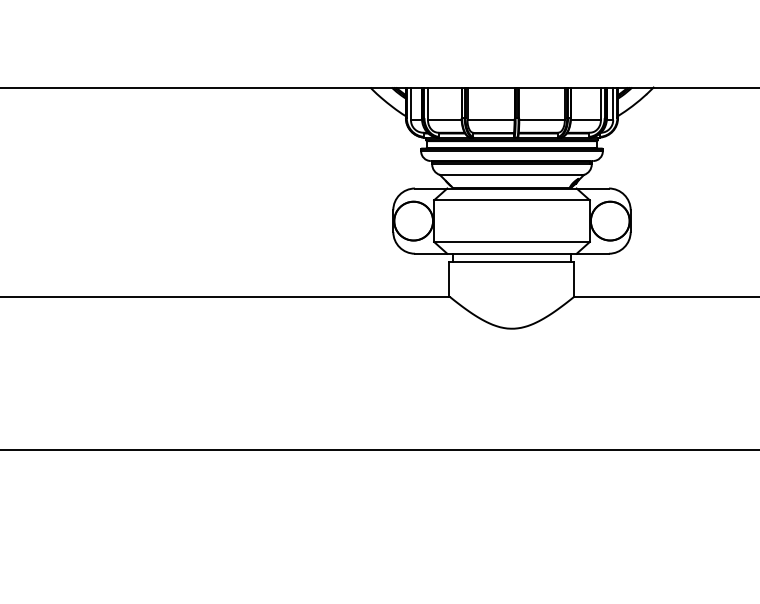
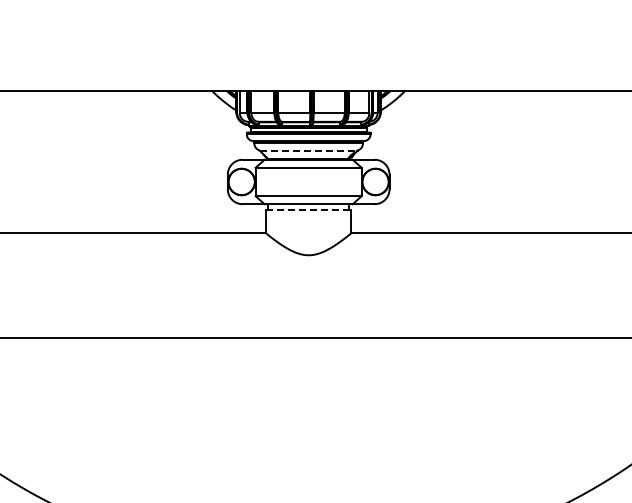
line: (511, 174) -> (308, 150), solid -> dashed
line: (511, 261) -> (308, 209), solid -> dashed

